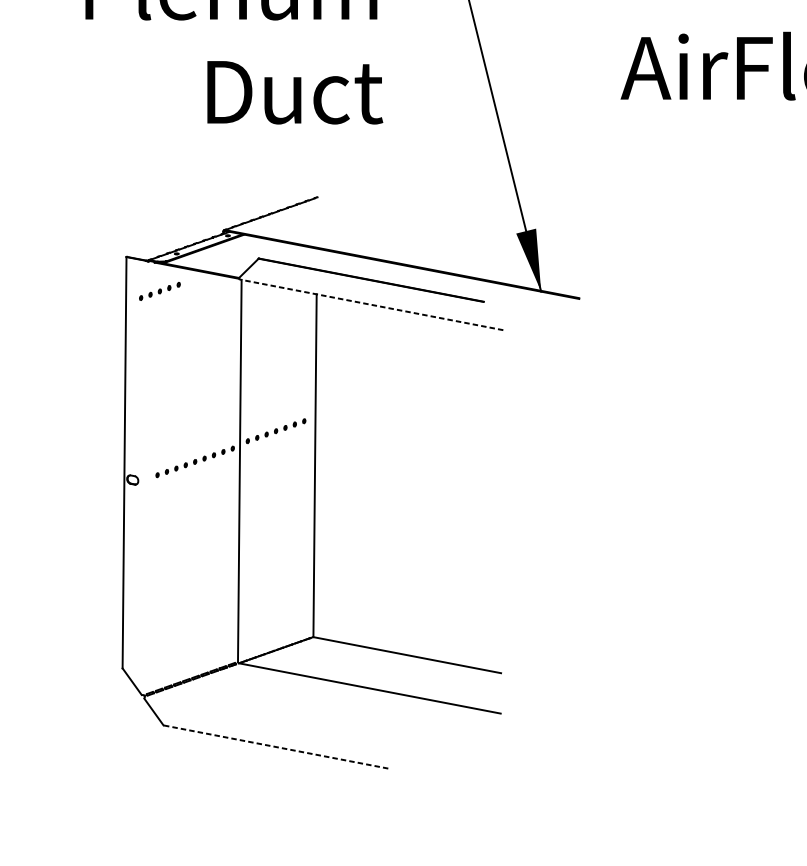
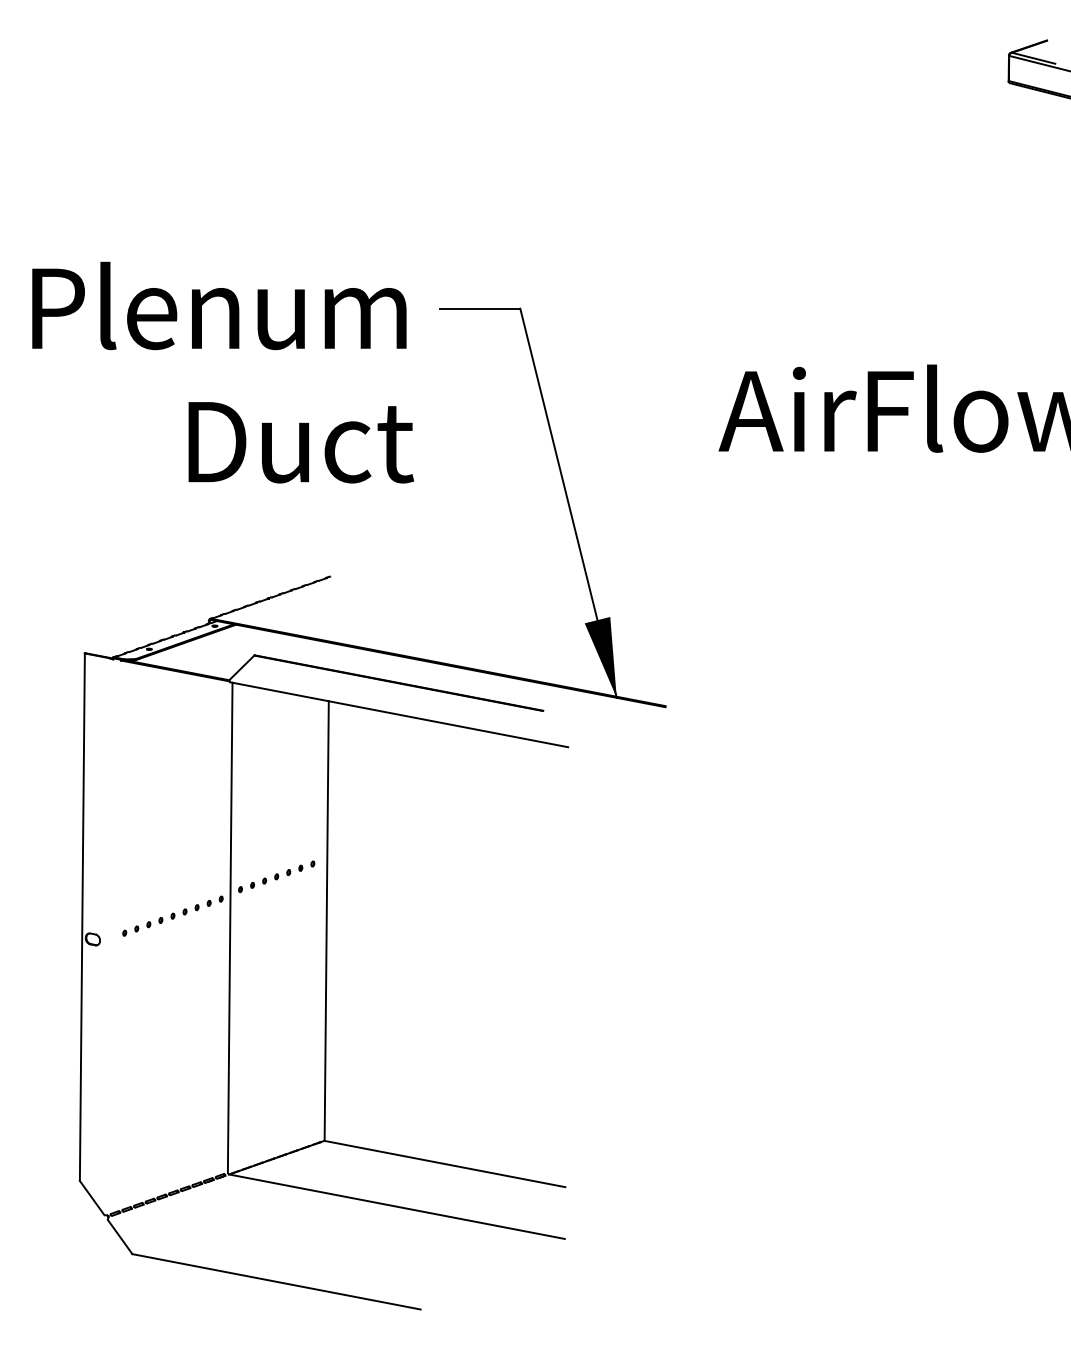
part: (159, 291) -> (127, 697), removed
line: (371, 304) -> (398, 714), dashed -> solid
line: (275, 746) -> (276, 1281), dashed -> solid

